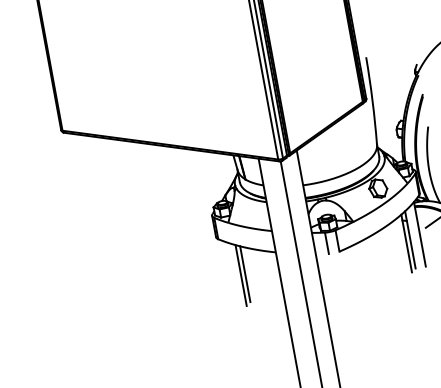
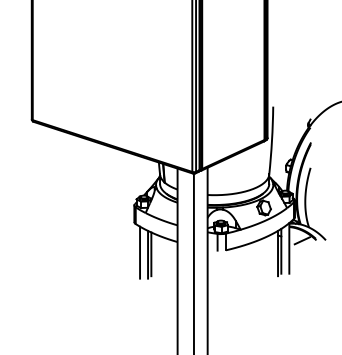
line: (230, 274) -> (140, 252), added

